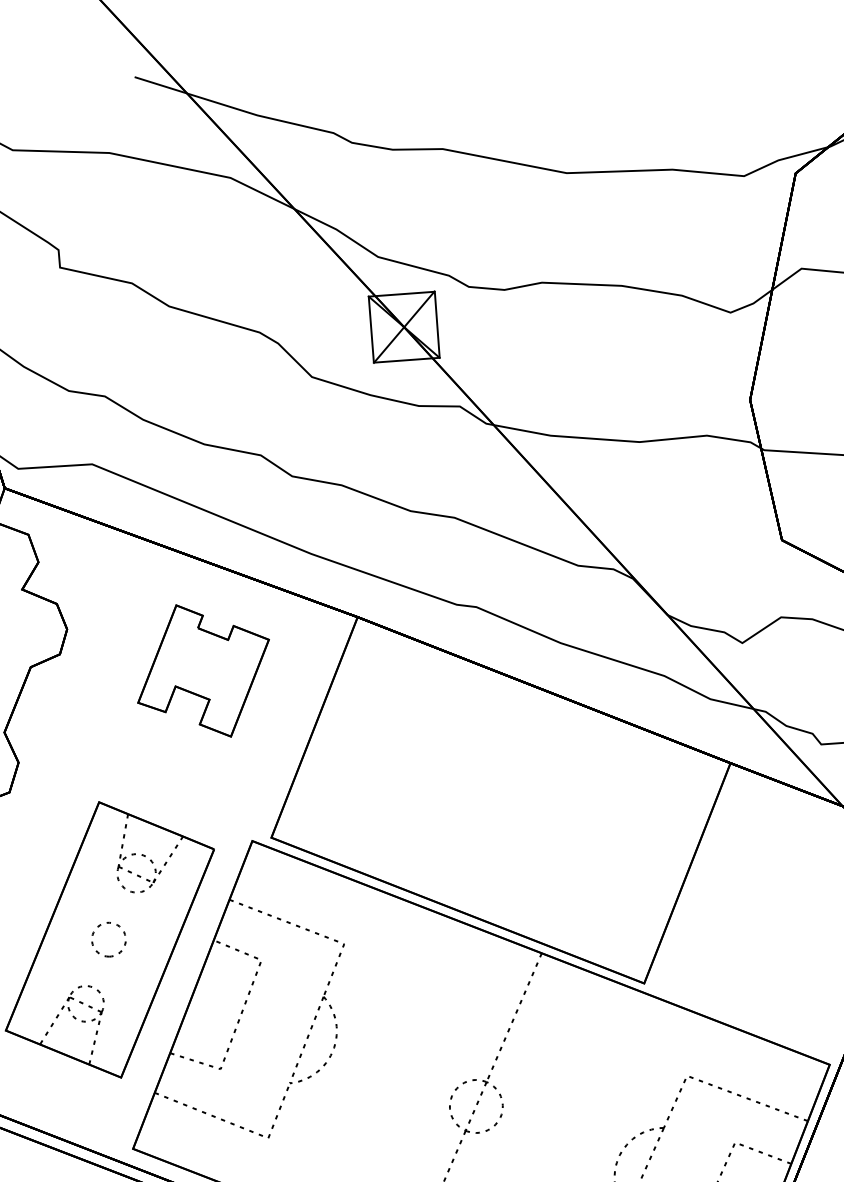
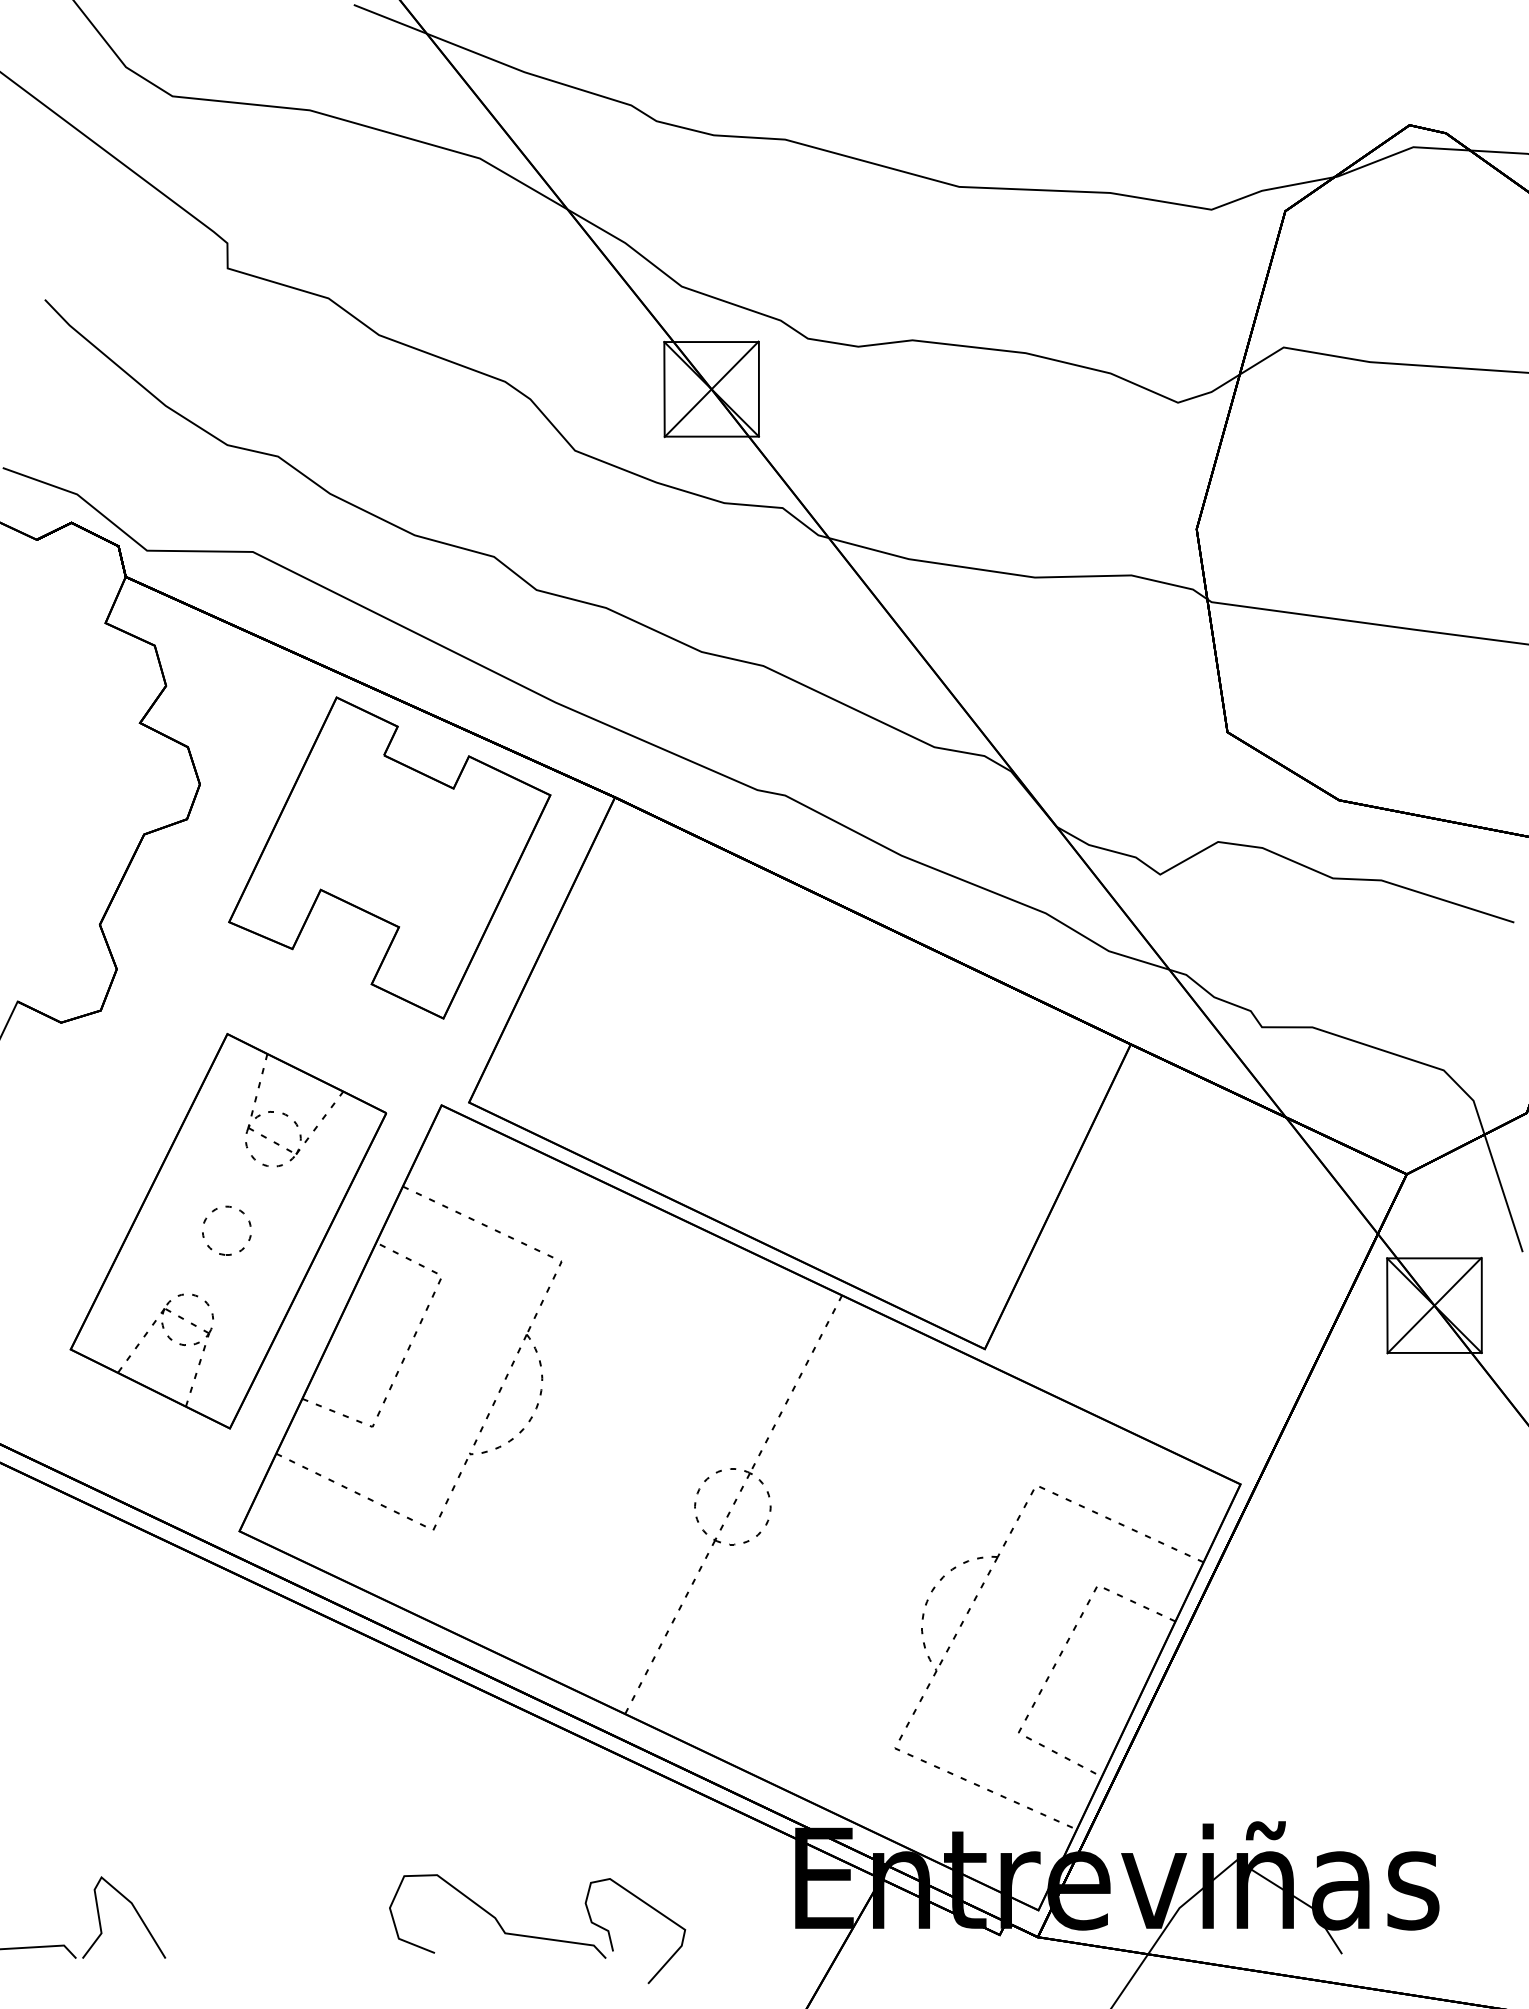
part: (203, 670) -> (389, 857), size x1.67

